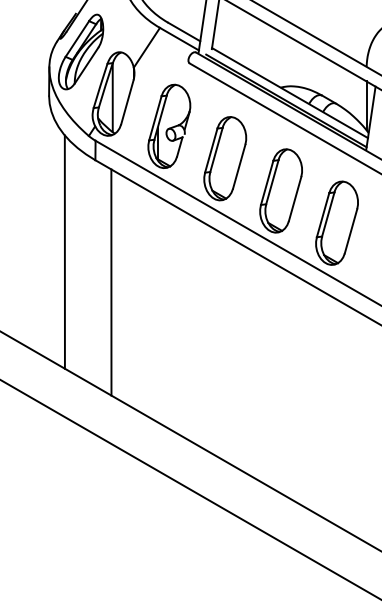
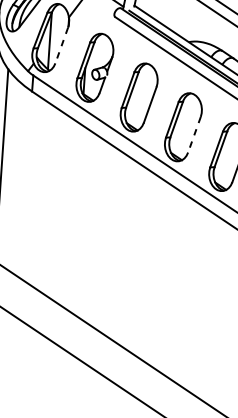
line: (127, 102) -> (61, 45), solid -> dashed
line: (295, 199) -> (194, 135), solid -> dashed
line: (111, 282) -> (38, 193), removed

